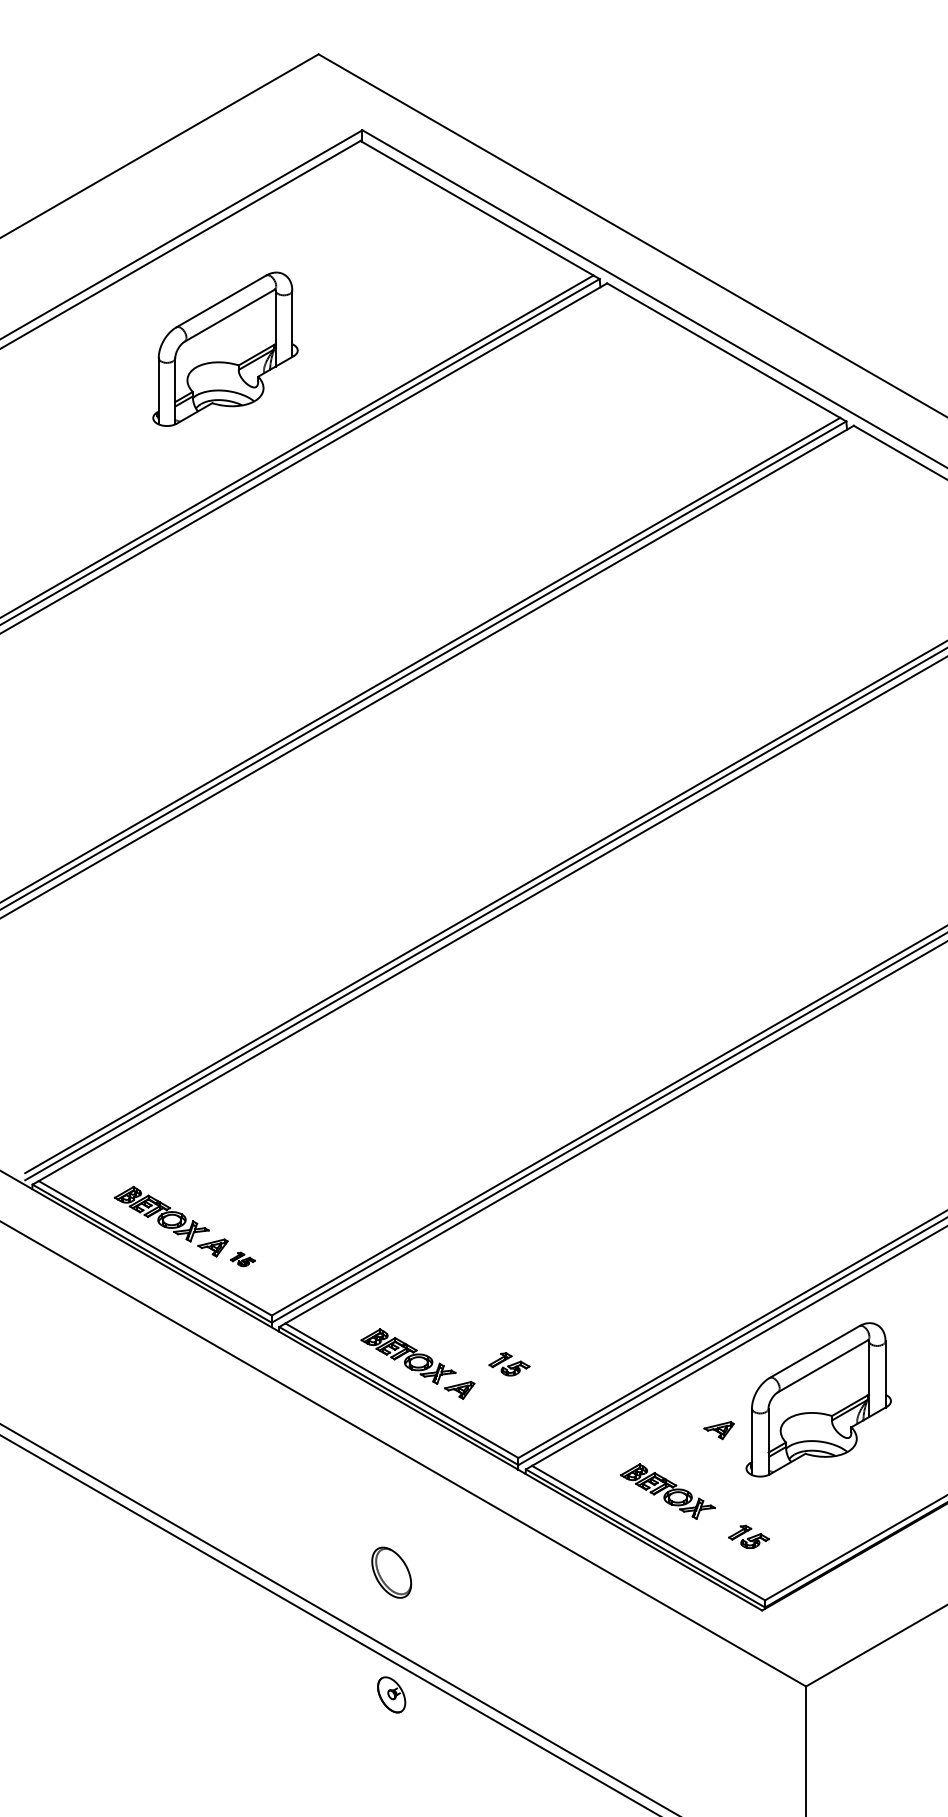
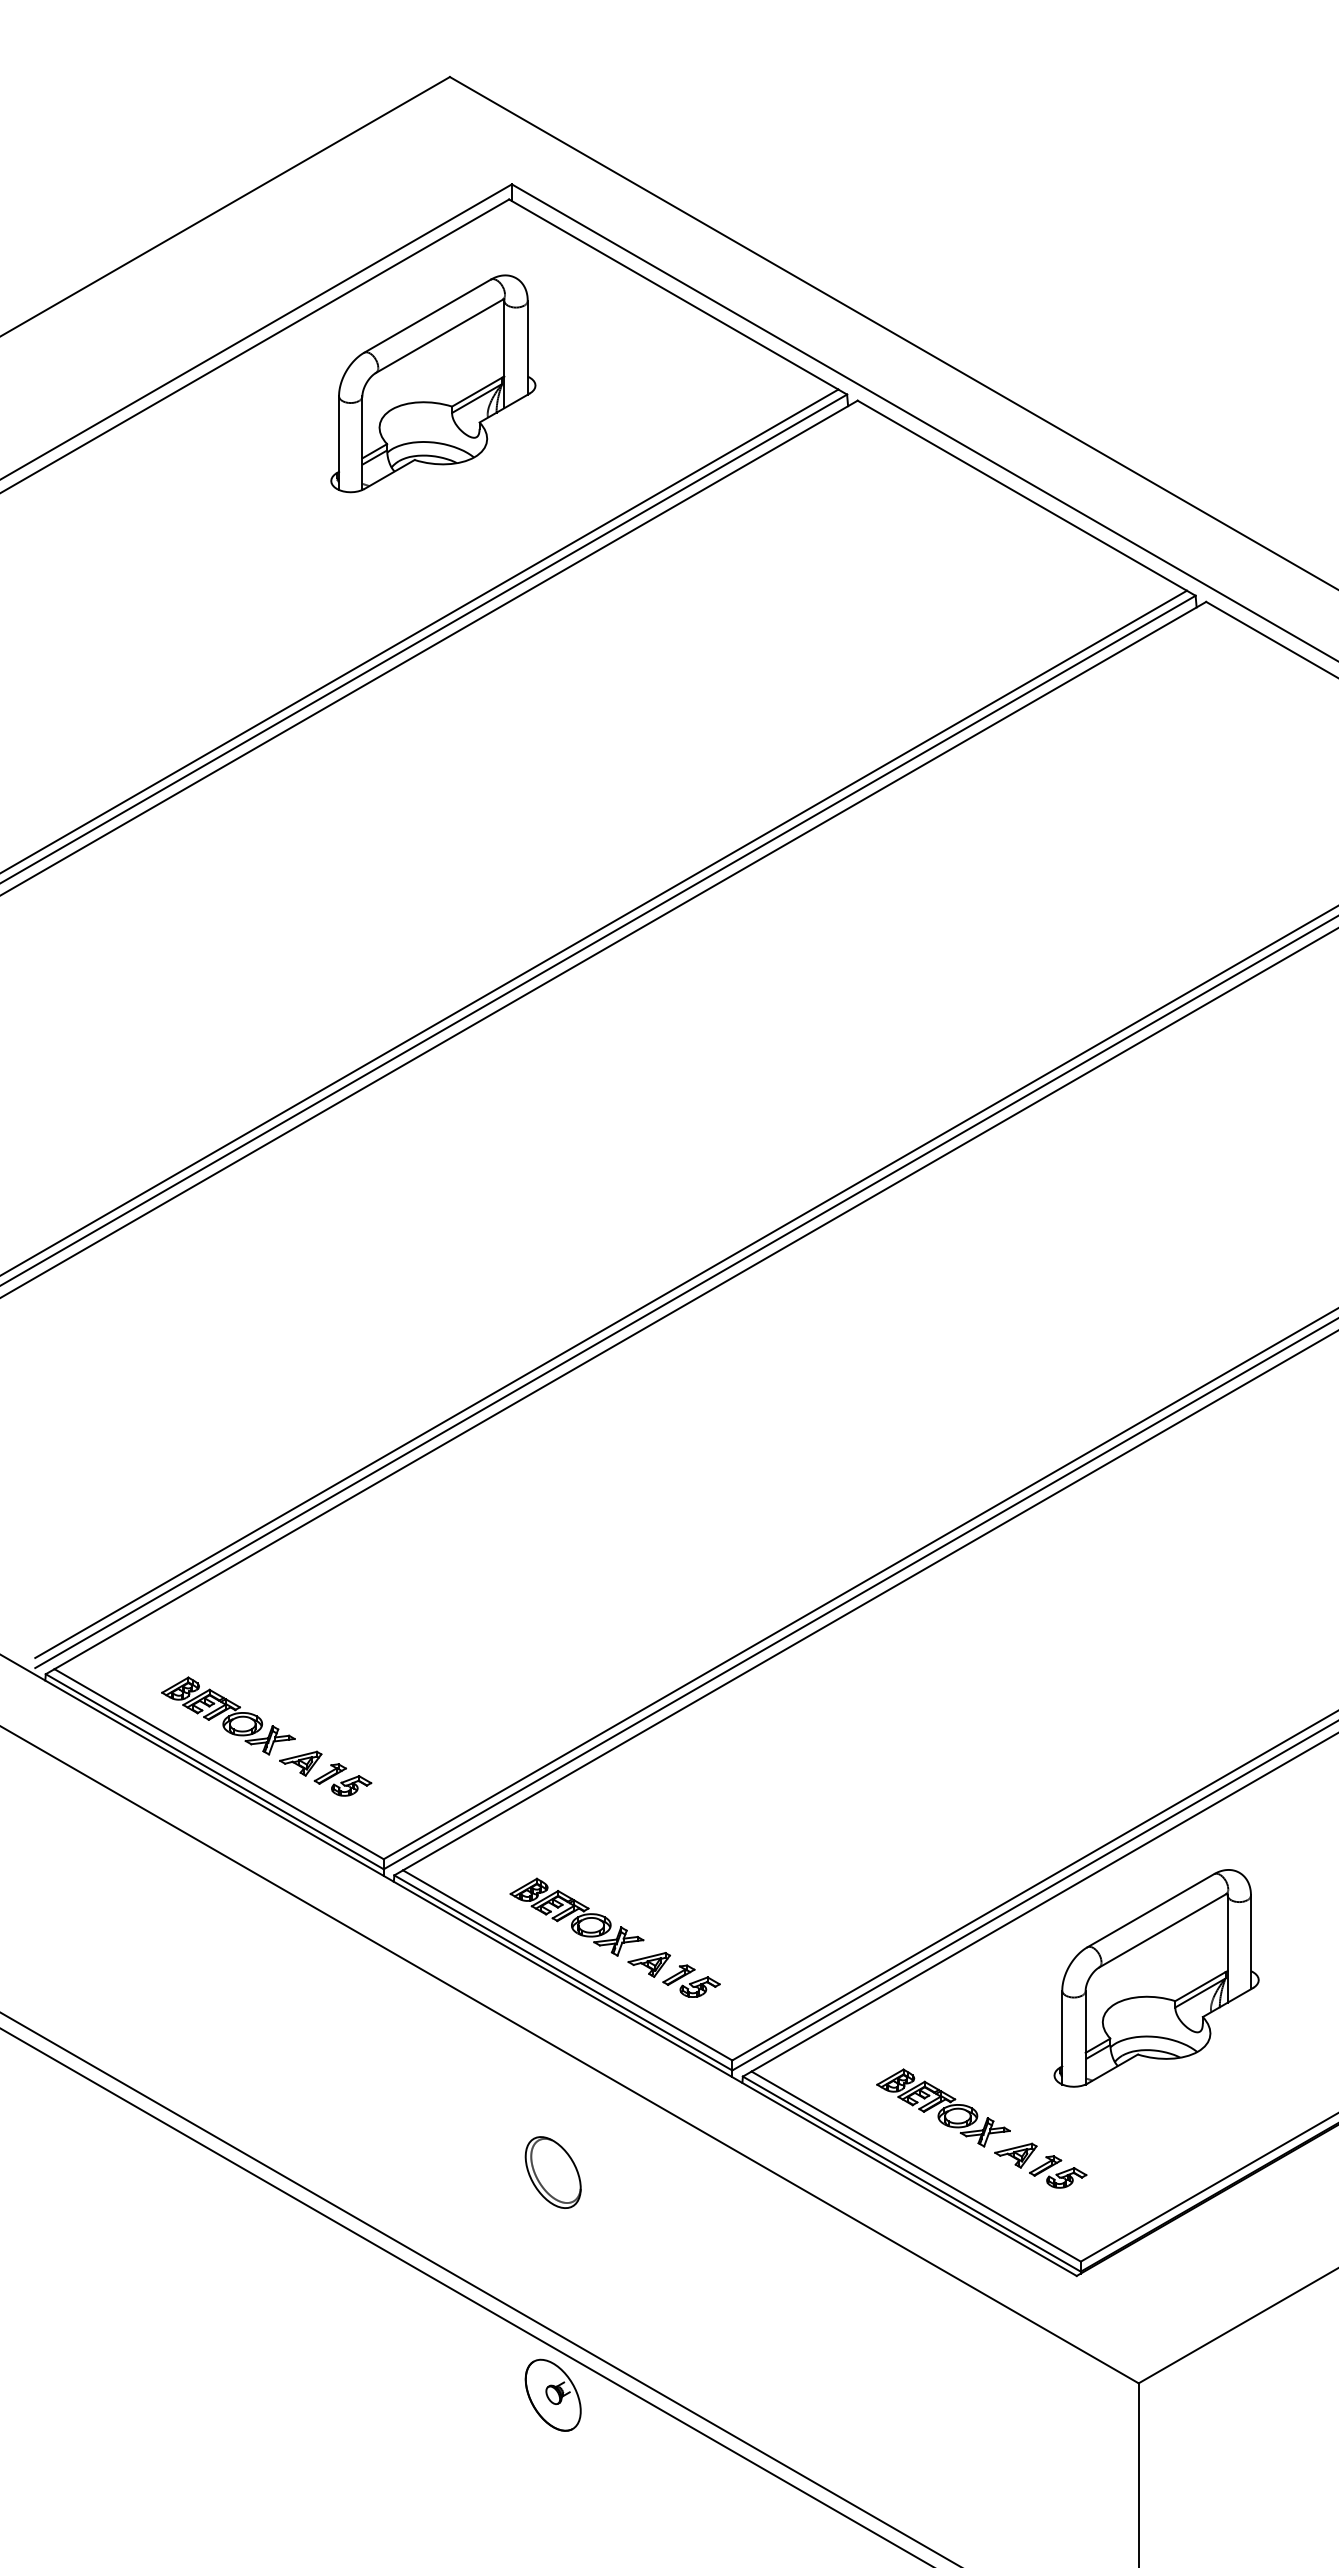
part: (225, 349) -> (433, 383), moved
part: (242, 1259) -> (342, 1779), size x1.67
part: (509, 1363) -> (691, 1980), moved
part: (718, 1430) -> (1015, 2155), moved
part: (391, 1572) -> (552, 2172), moved
part: (391, 1694) -> (552, 2394), size x1.43

